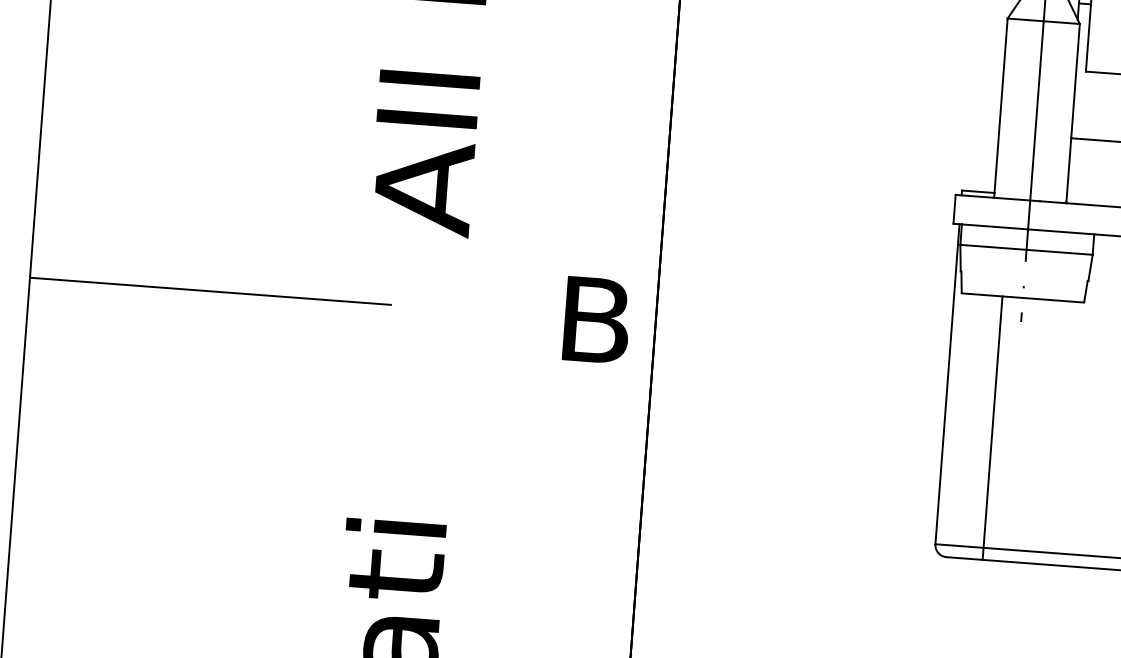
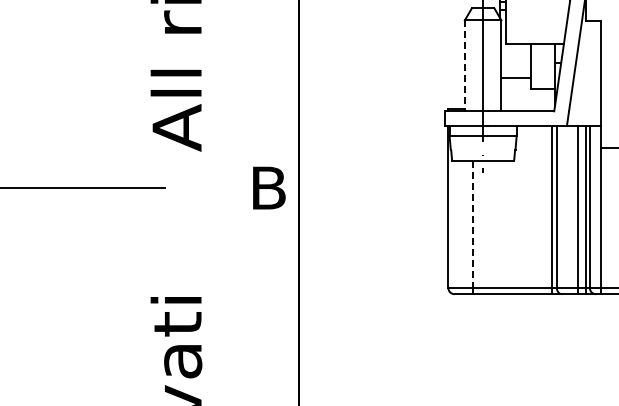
line: (1000, 107) -> (464, 65), solid -> dashed
line: (992, 422) -> (472, 224), solid -> dashed

